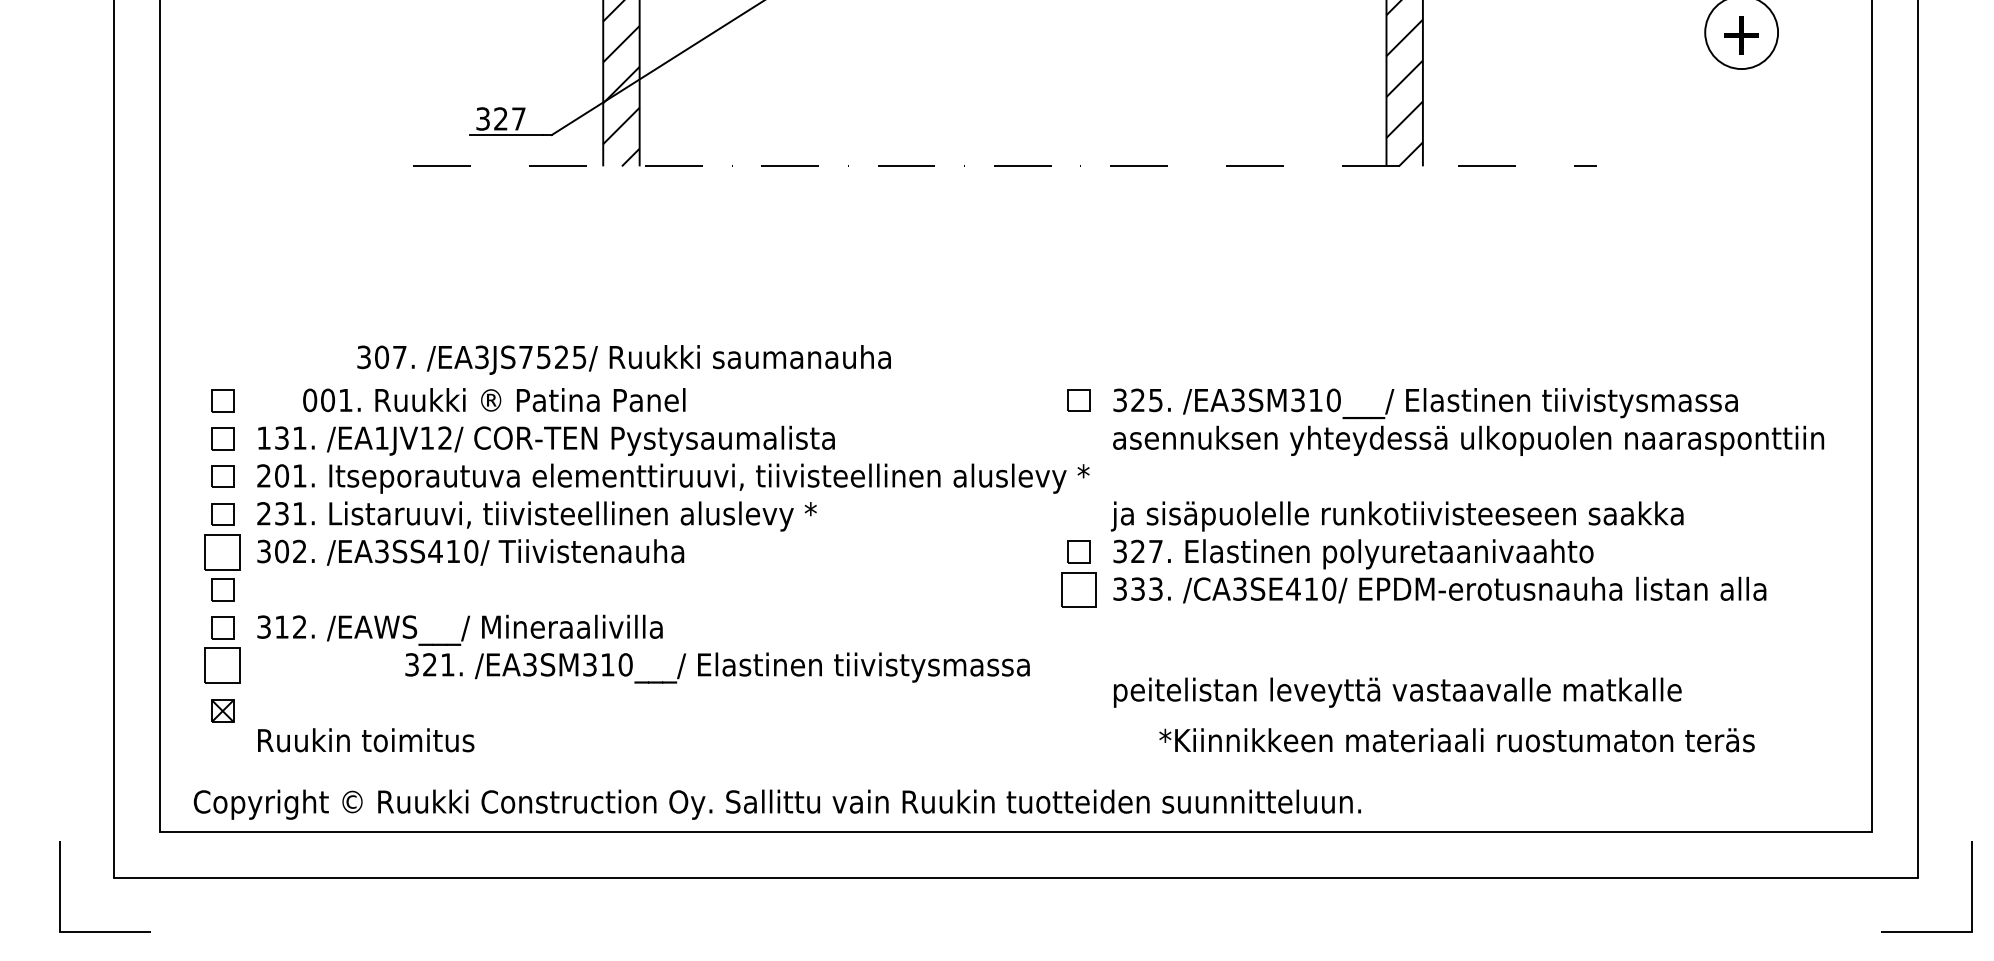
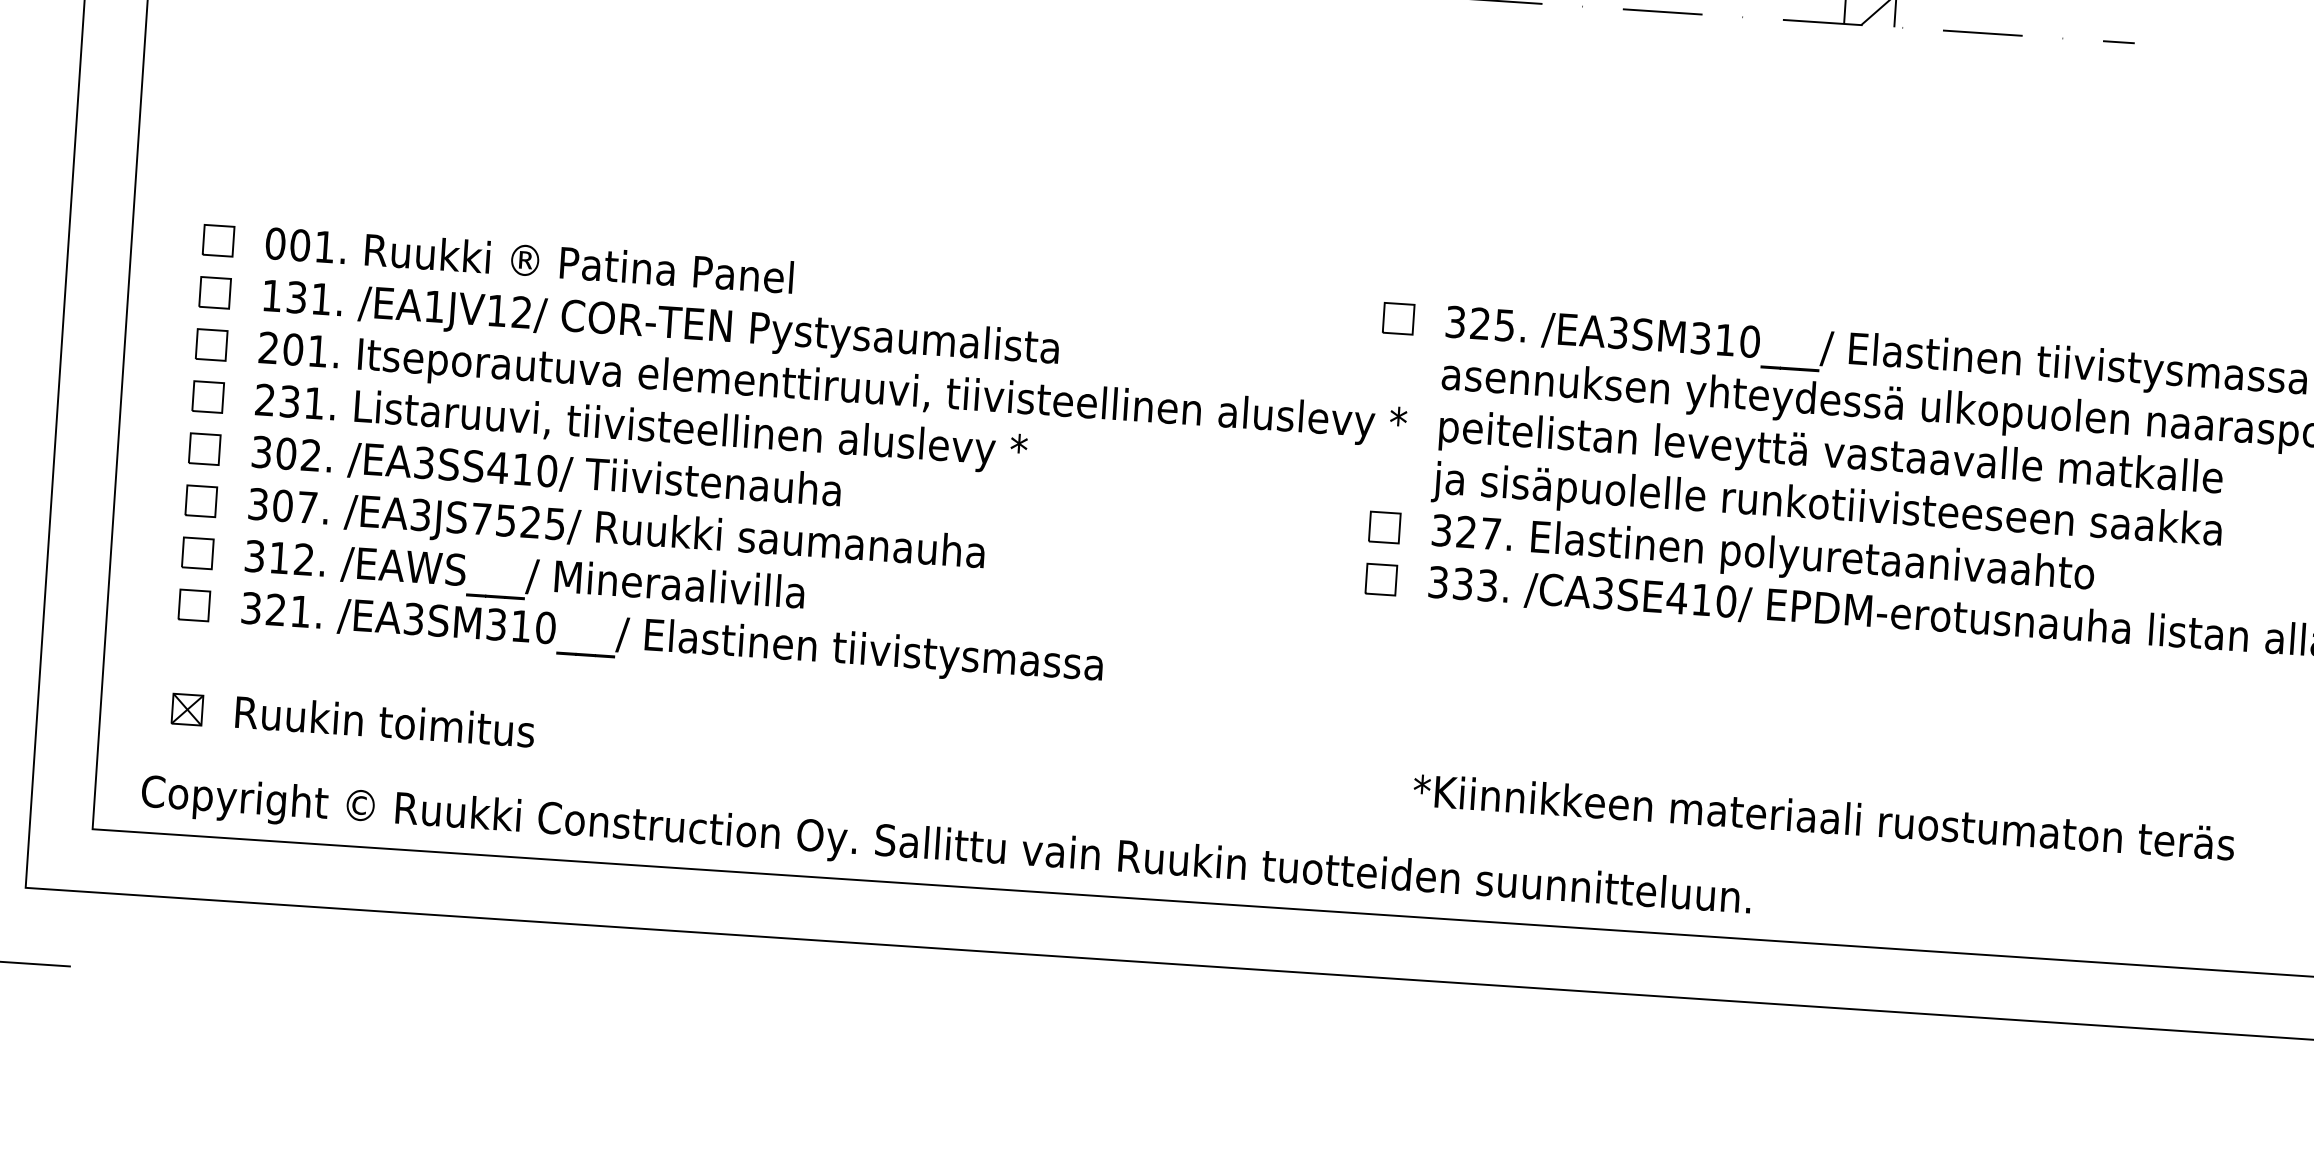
text: (623, 359) -> (615, 530), moved
text: (494, 400) -> (529, 260), moved
part: (222, 551) -> (204, 448), size x0.62
part: (1078, 589) -> (1380, 579), size x0.62
part: (222, 665) -> (194, 605), size x0.62
text: (717, 667) -> (672, 639), moved
text: (1397, 692) -> (1830, 455), moved
part: (222, 710) -> (187, 708), moved
text: (1456, 740) -> (1823, 817), moved

